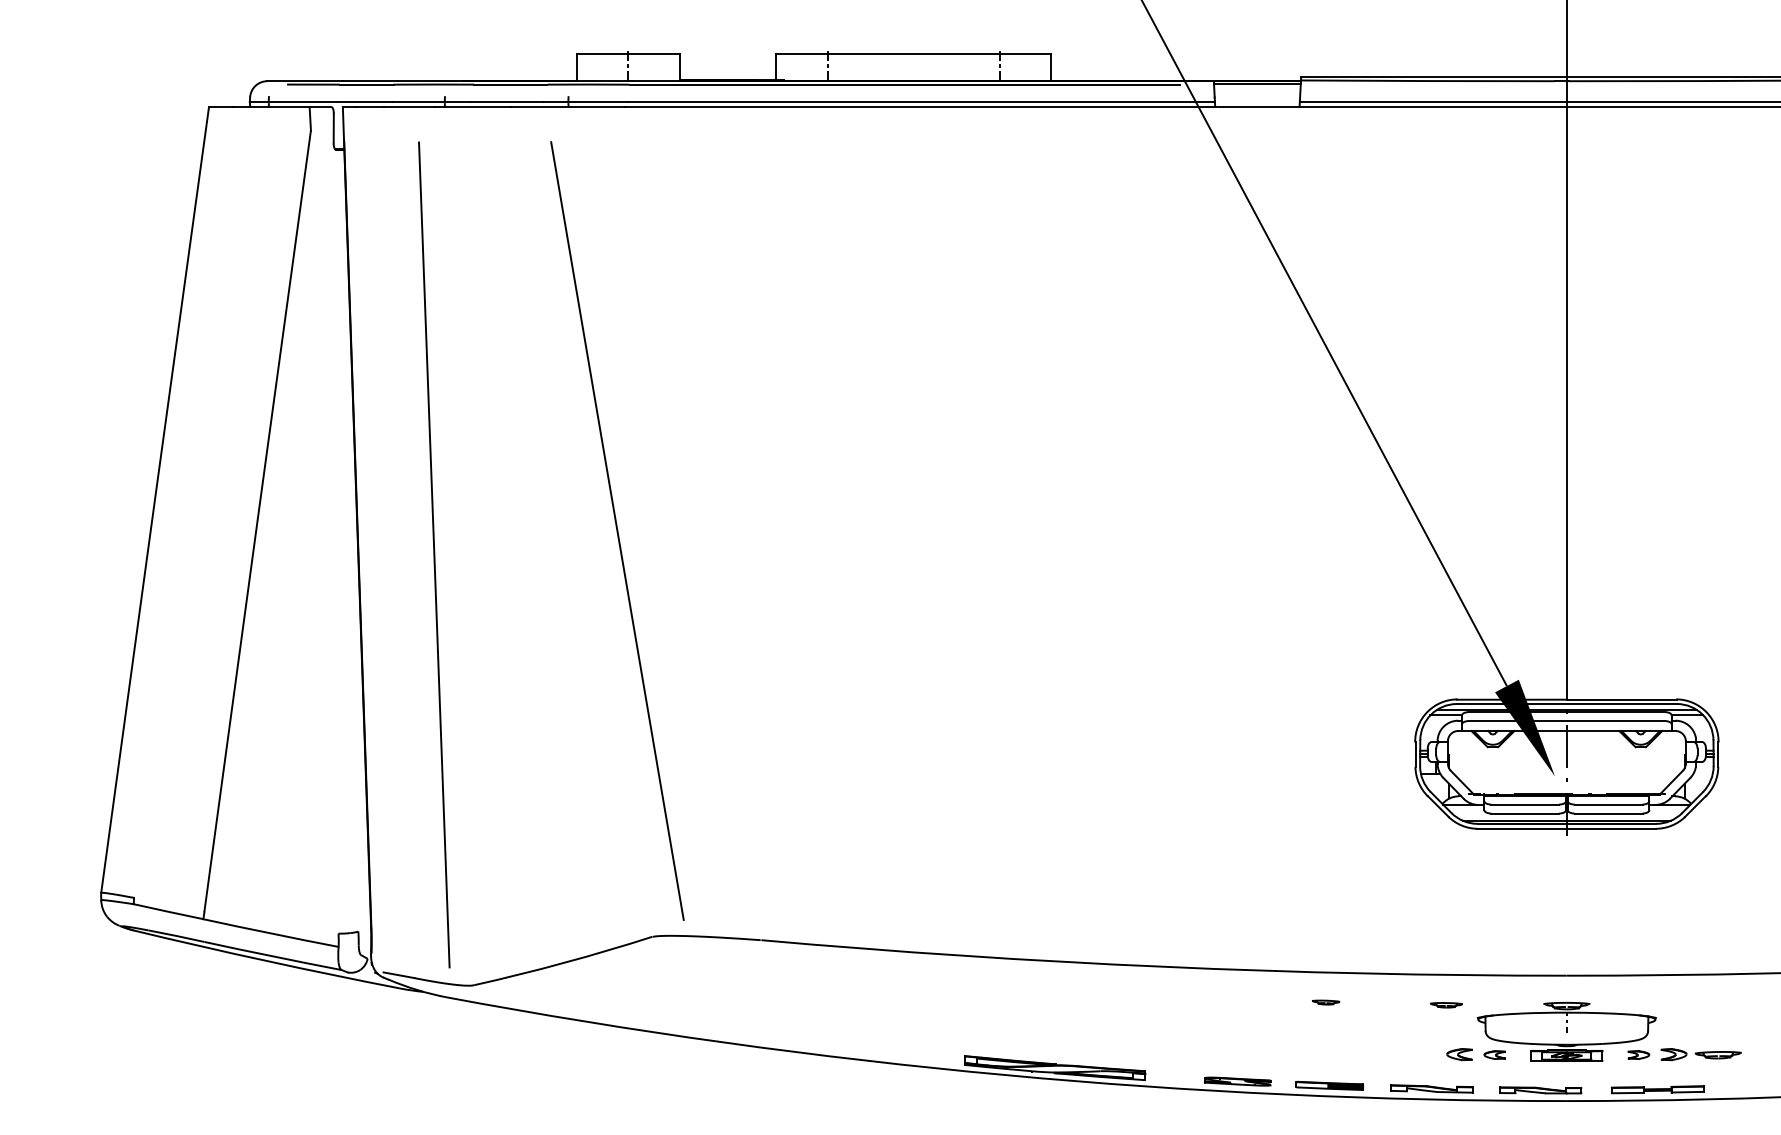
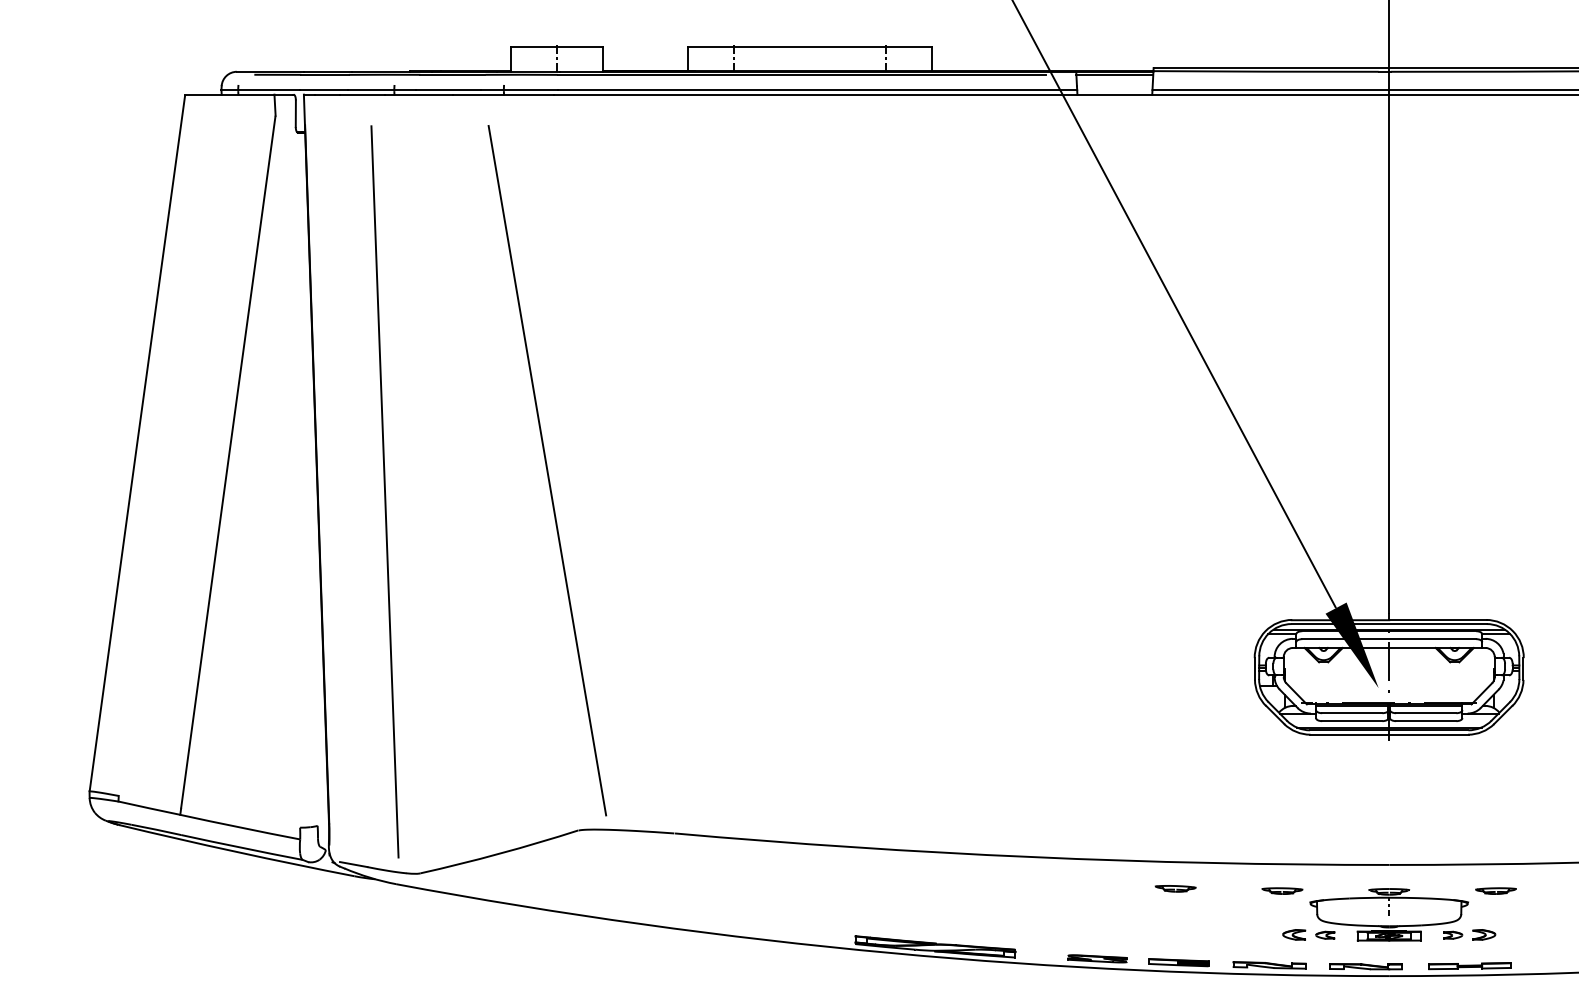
part: (1325, 1002) -> (1175, 888), size x1.67
part: (1446, 1005) -> (1282, 891), size x1.43
part: (1717, 1055) -> (1495, 891), moved

